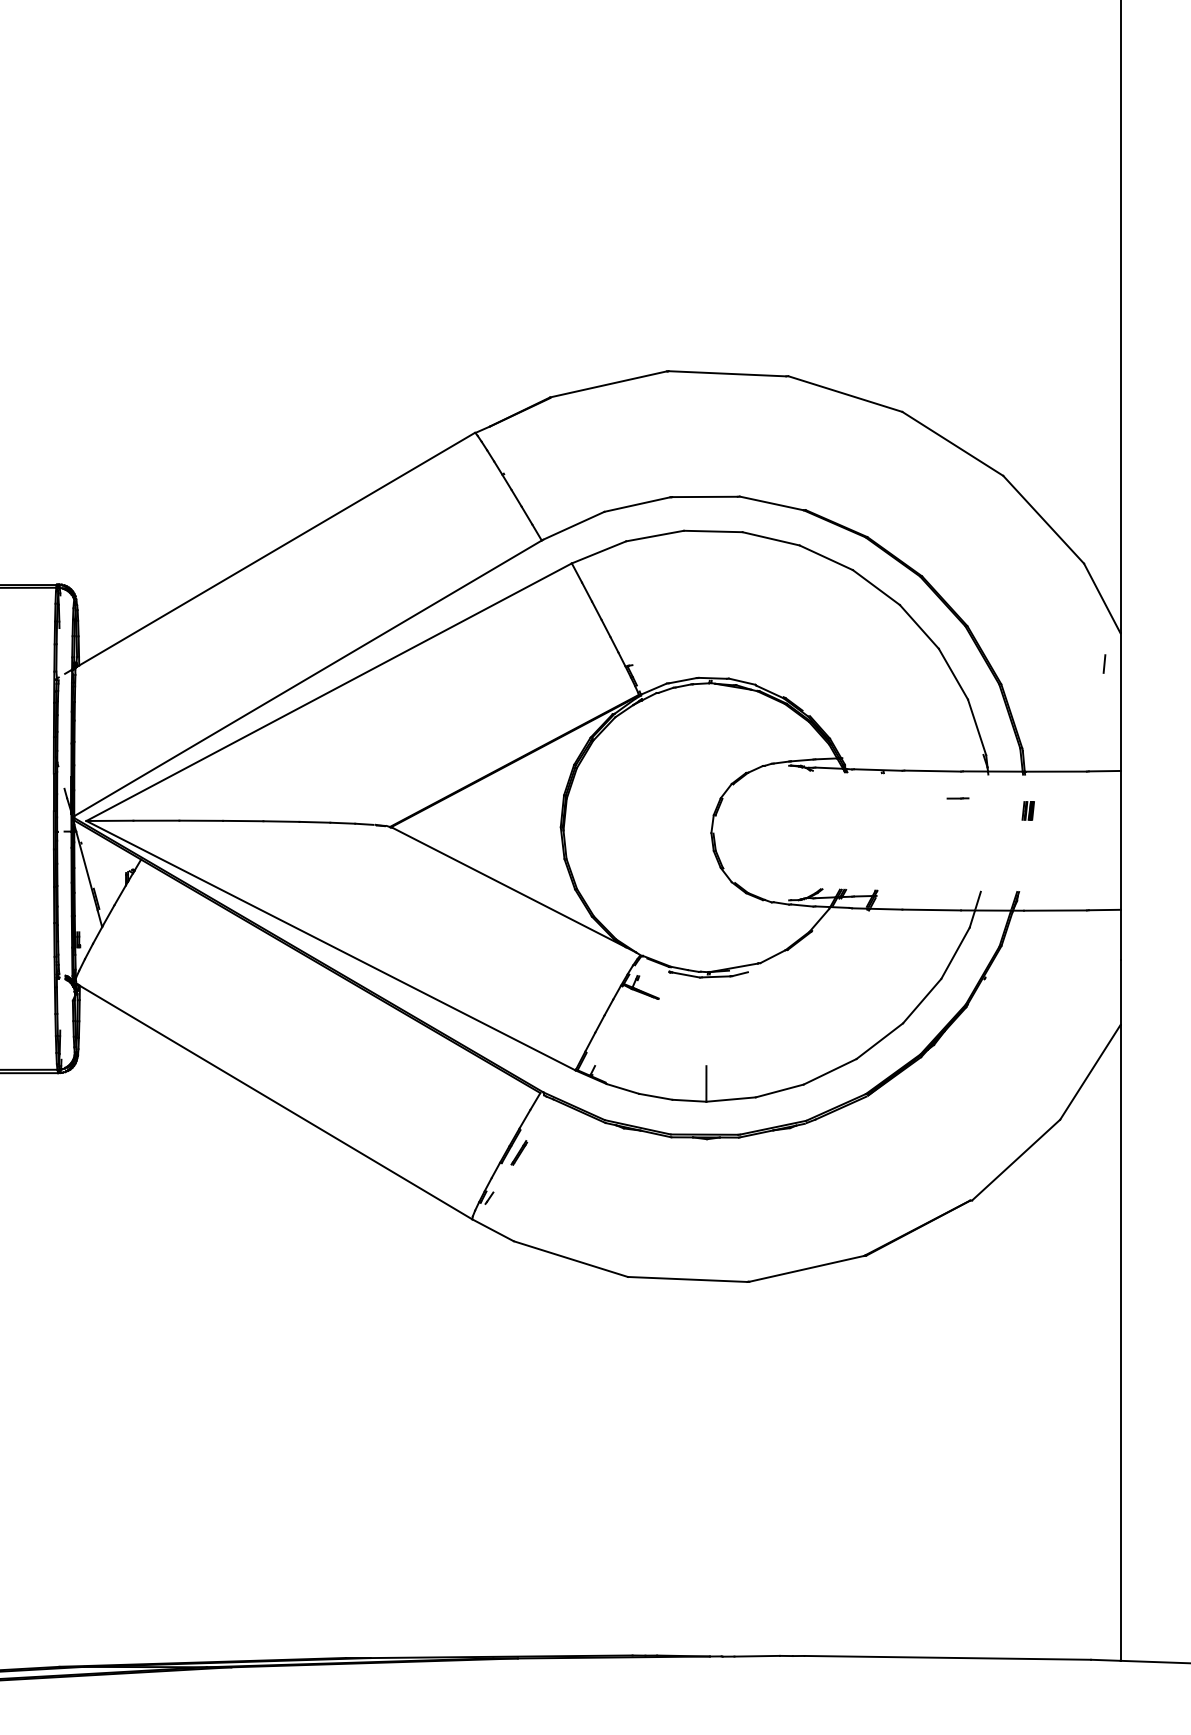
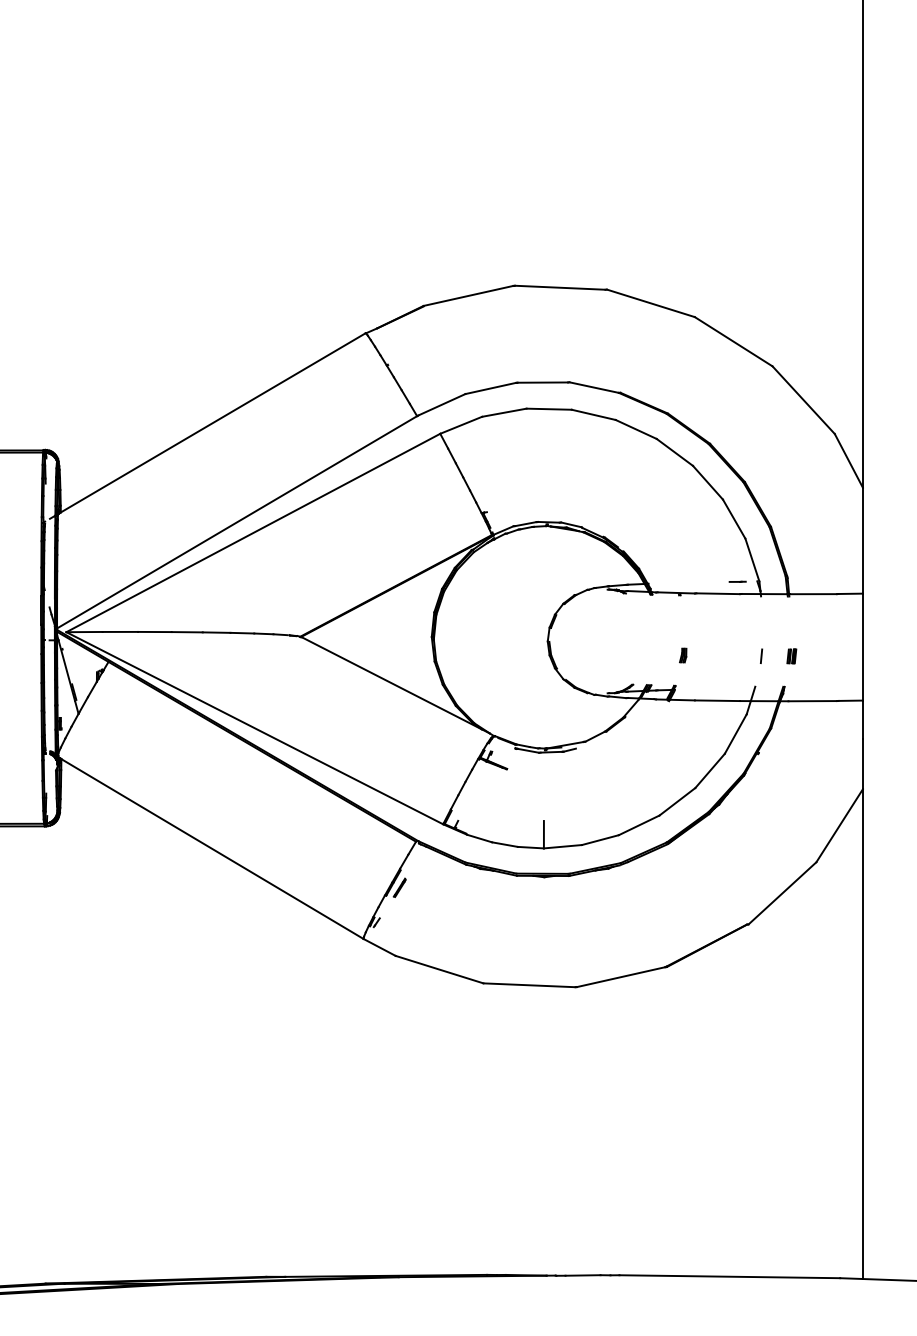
line: (1104, 663) -> (761, 655), moved
line: (957, 798) -> (737, 581), moved
part: (1027, 811) -> (791, 656), moved
part: (887, 851) -> (683, 655), added

